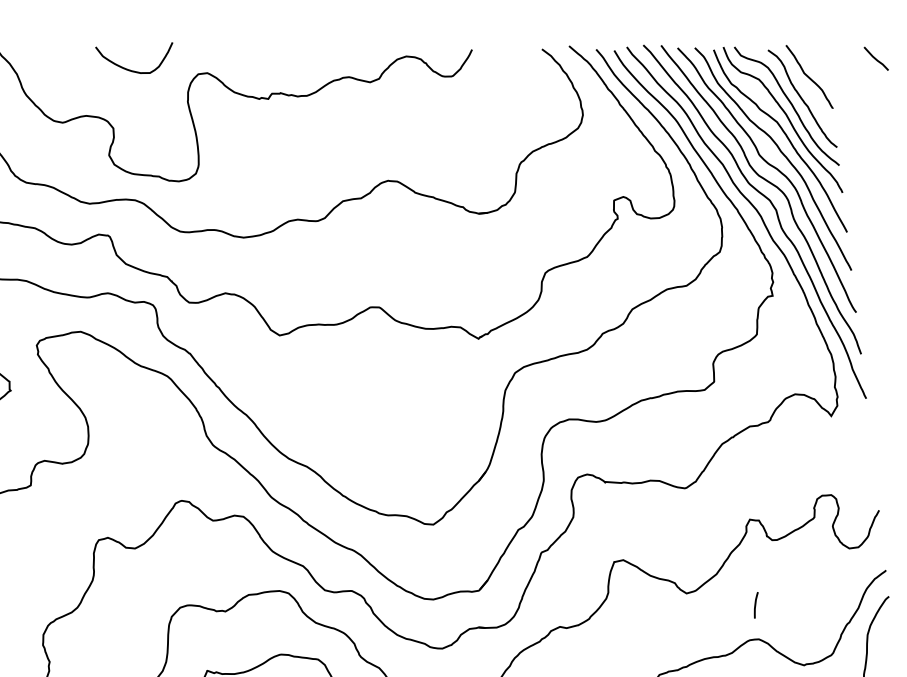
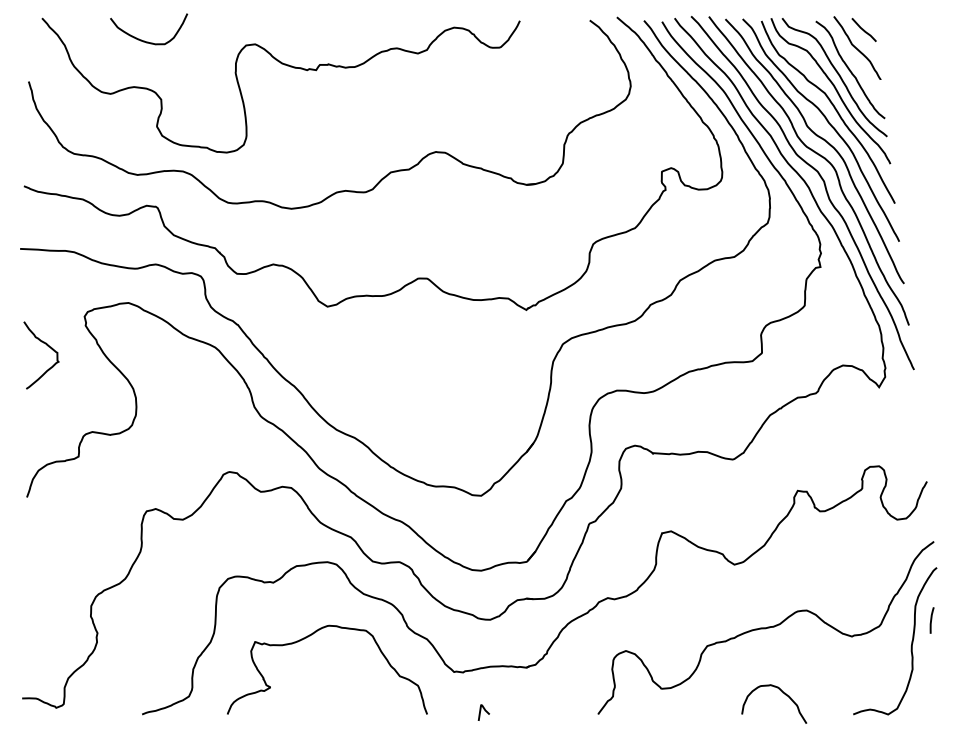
line: (875, 59) -> (863, 30), moved
curve: (133, 70) -> (148, 41), moved
line: (755, 605) -> (931, 620), moved

